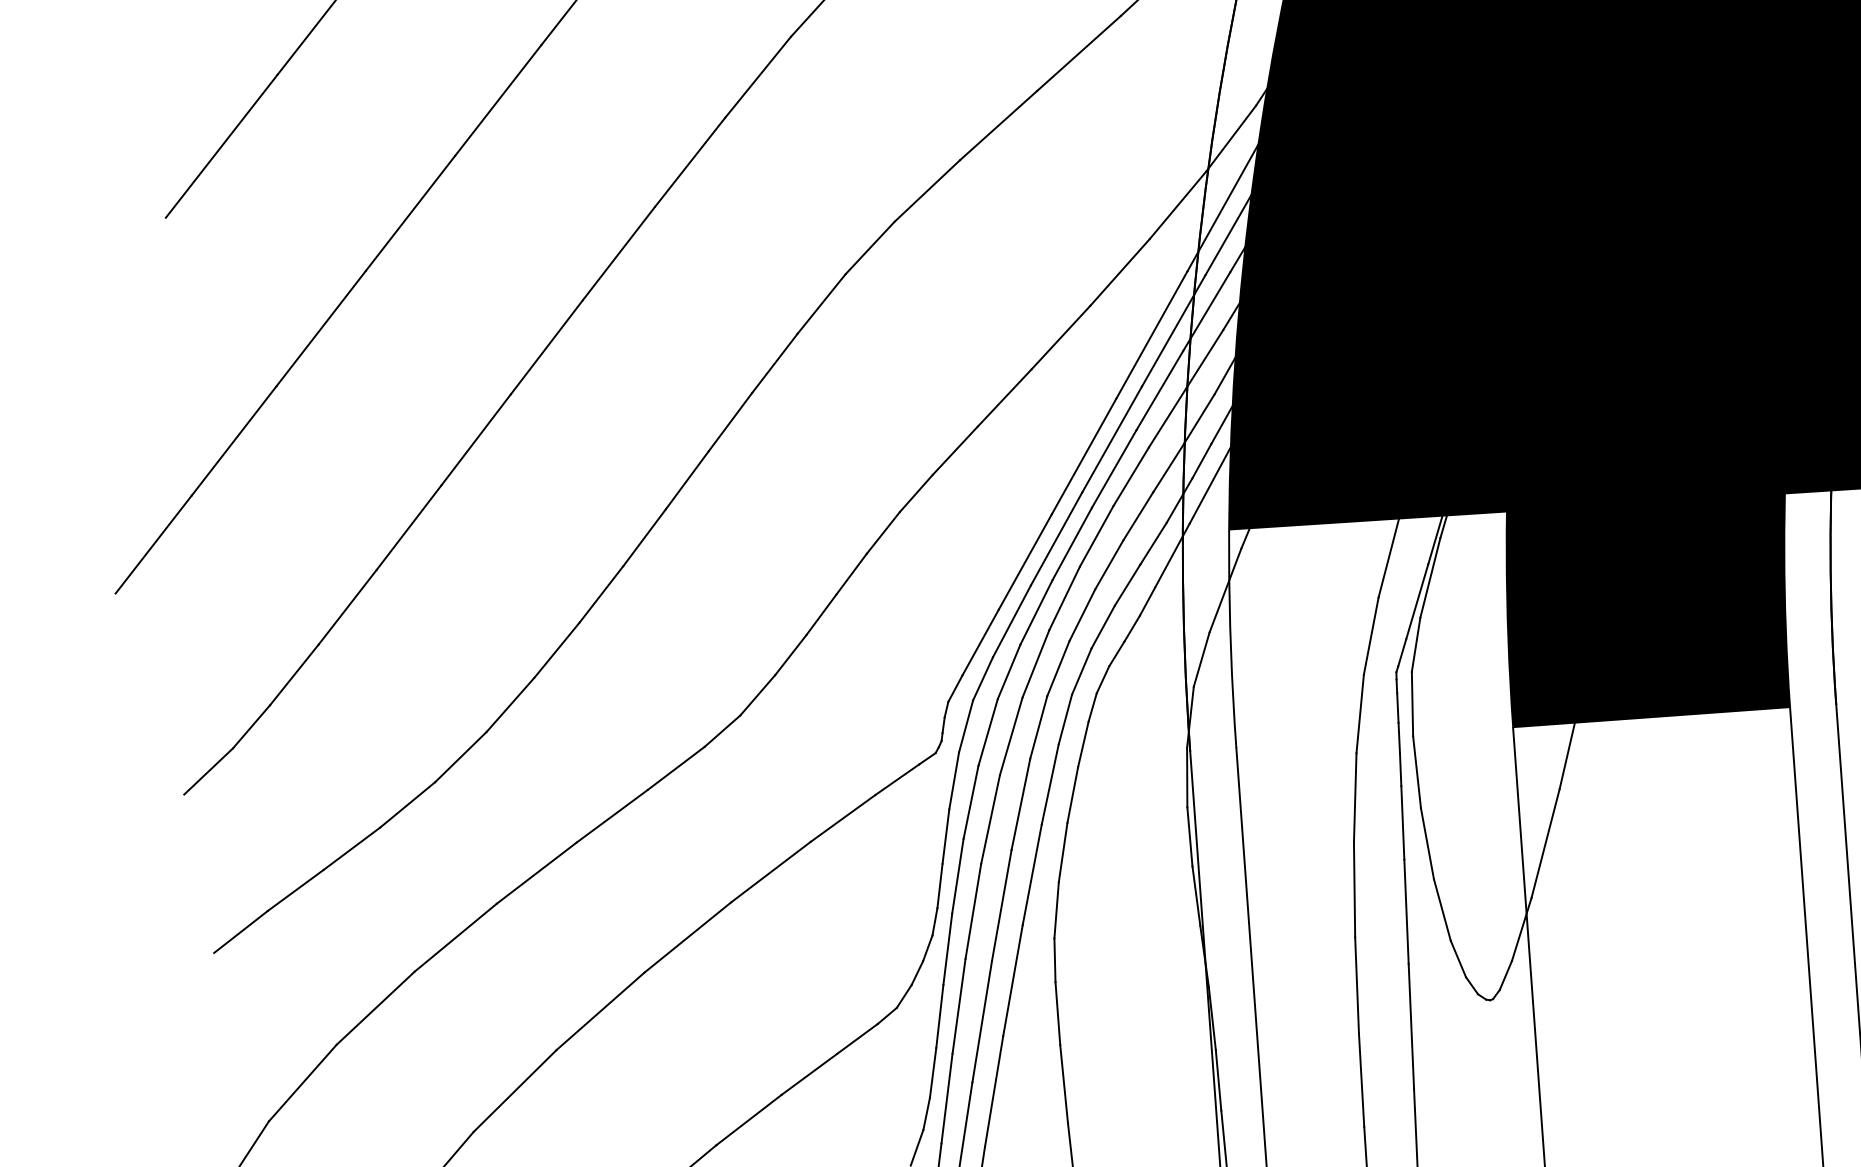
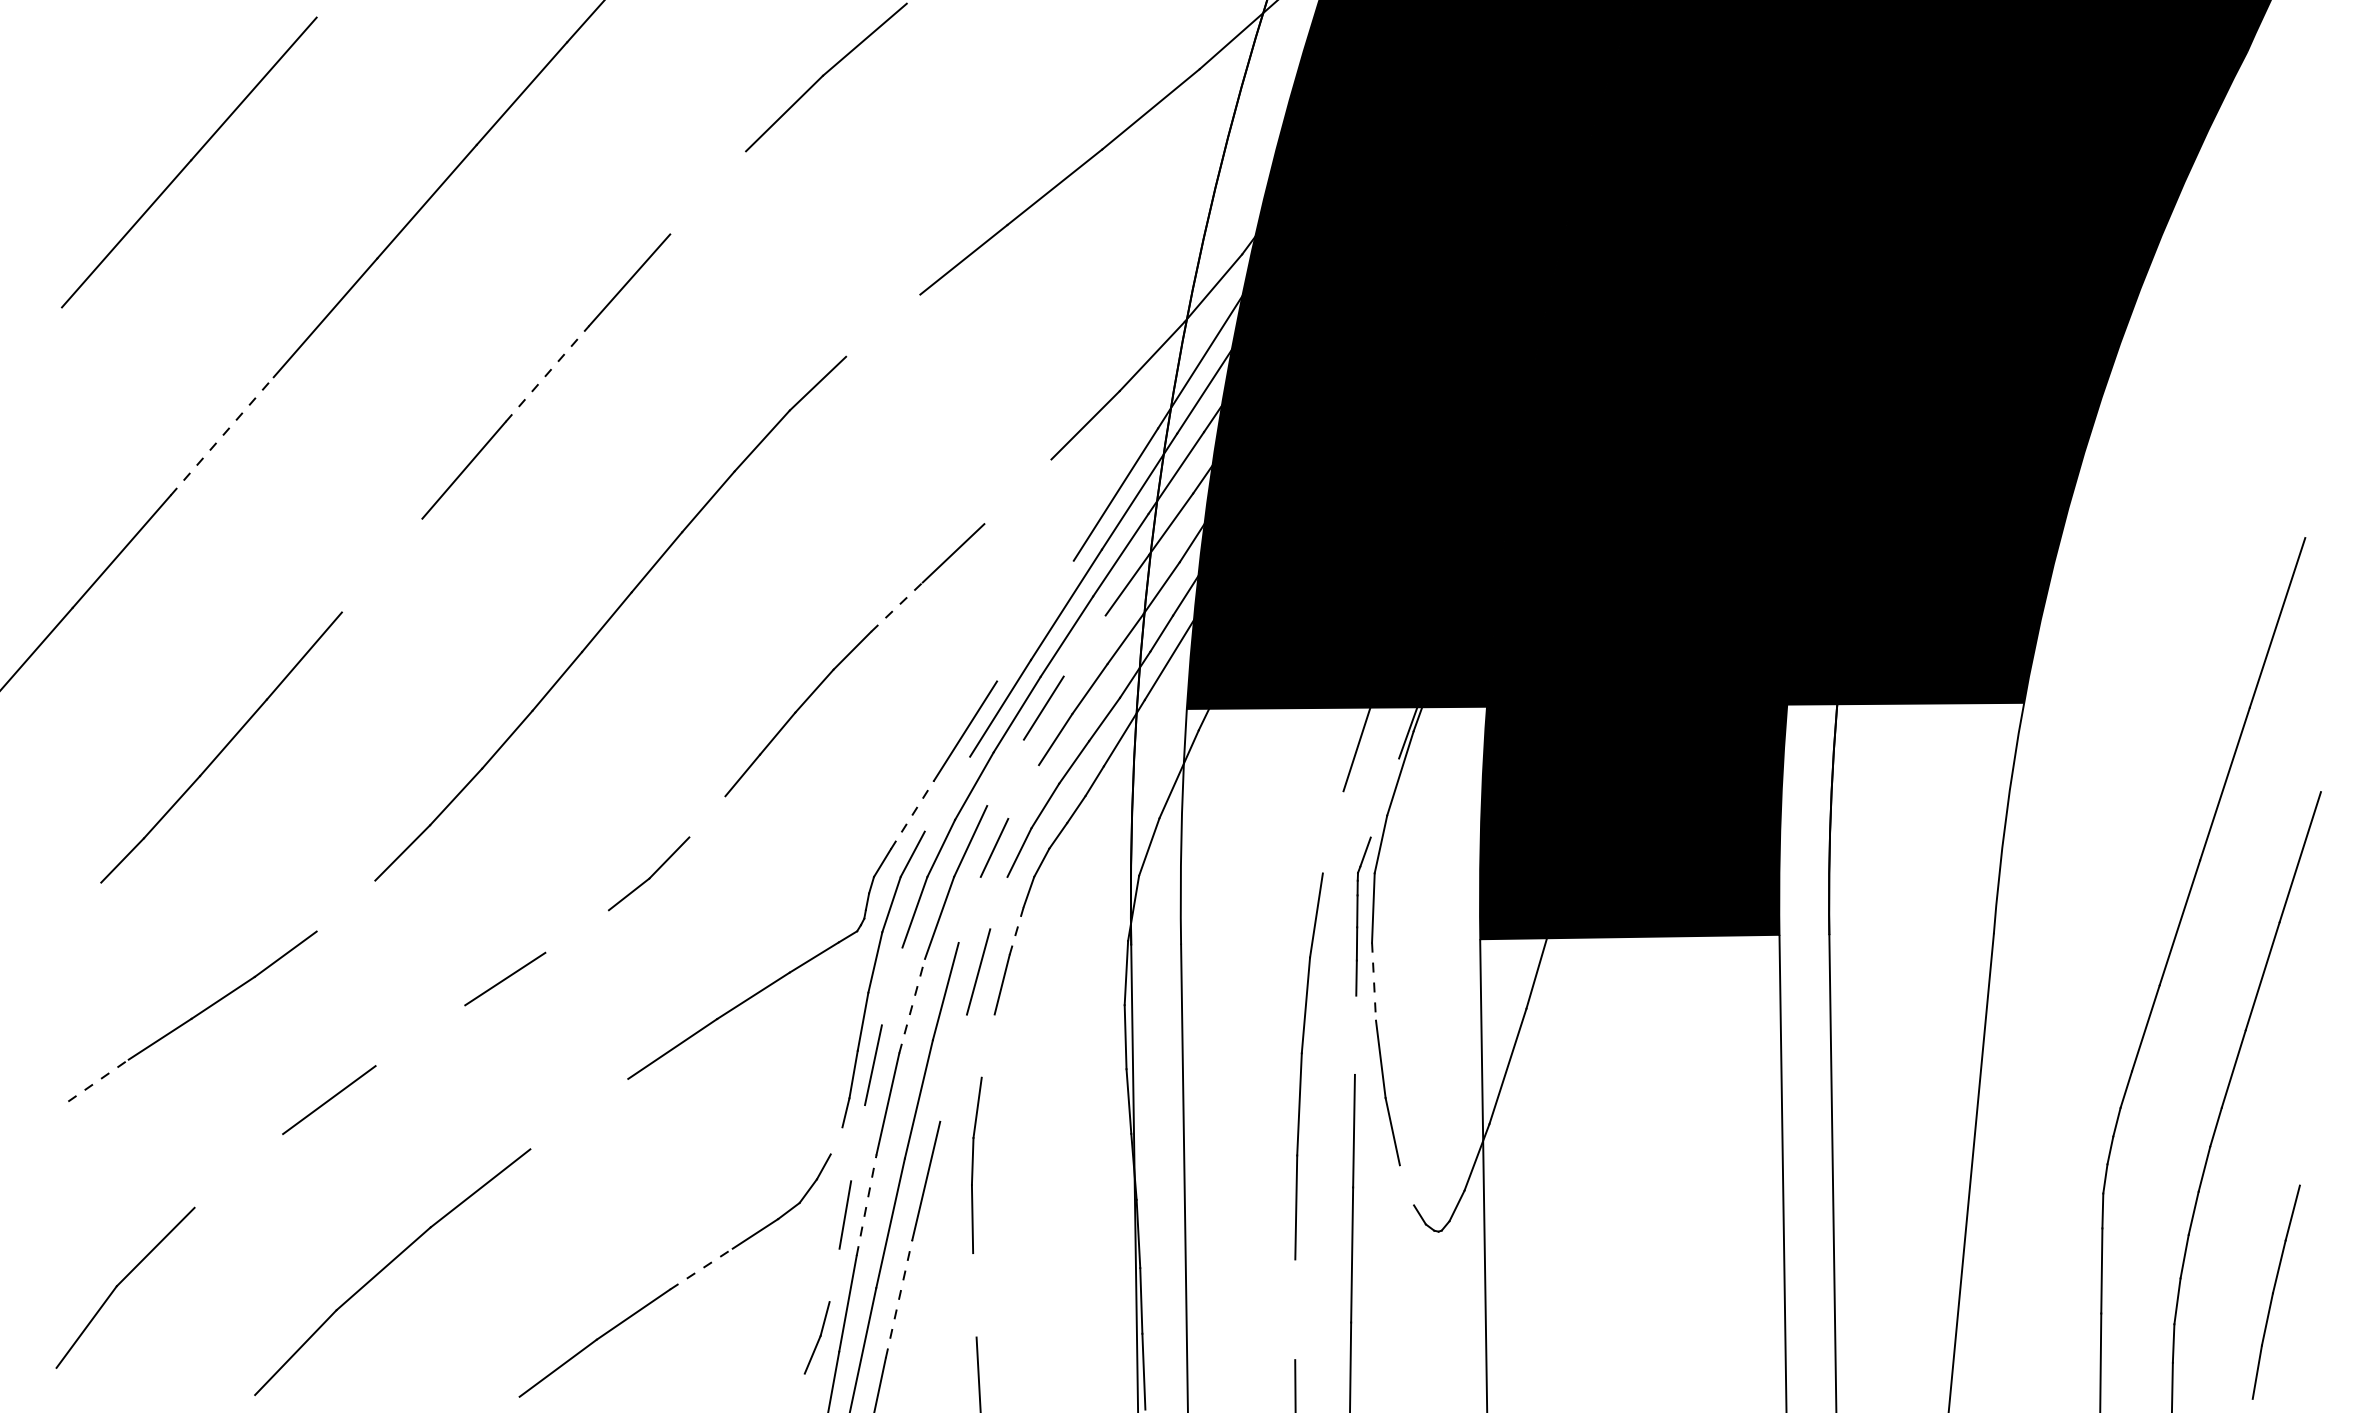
line: (758, 76) -> (708, 192), removed
line: (927, 190) -> (883, 325), removed
line: (619, 253) -> (547, 373), solid -> dashed
line: (321, 328) -> (222, 436), solid -> dashed
line: (1060, 337) -> (1017, 491), removed
line: (475, 439) -> (381, 565), removed
line: (954, 451) -> (896, 607), solid -> dashed
line: (1084, 455) -> (1035, 620), removed
line: (1130, 476) -> (1084, 645), removed
line: (1064, 598) -> (1005, 772), removed
line: (1416, 601) -> (1384, 797), removed
line: (1082, 614) -> (1023, 791), removed
line: (1011, 620) -> (947, 793), removed
line: (1370, 636) -> (1332, 832), removed
line: (980, 642) -> (912, 814), solid -> dashed
line: (790, 654) -> (707, 816), removed
line: (1065, 718) -> (998, 902), removed
line: (1038, 726) -> (969, 909), removed
line: (1083, 743) -> (1016, 930), solid -> dashed
line: (460, 756) -> (345, 905), removed
line: (675, 768) -> (576, 931), removed
line: (208, 771) -> (73, 905), removed
line: (1417, 772) -> (1374, 982), solid -> dashed
line: (970, 802) -> (891, 986), removed
line: (990, 819) -> (912, 1006), solid -> dashed
line: (1402, 822) -> (1355, 1034), removed
line: (1062, 851) -> (987, 1045), removed
line: (536, 872) -> (420, 1035), removed
line: (1032, 874) -> (953, 1067), removed
line: (240, 931) -> (98, 1080), solid -> dashed
line: (688, 936) -> (579, 1113), removed
line: (927, 948) -> (836, 1140), removed
line: (948, 949) -> (858, 1143), removed
line: (1457, 959) -> (1406, 1185), removed
line: (958, 1006) -> (866, 1205), solid -> dashed
line: (375, 1007) -> (238, 1170), removed
line: (809, 1073) -> (701, 1268), solid -> dashed
line: (933, 1073) -> (834, 1275), removed
line: (1361, 1080) -> (1295, 1309), removed
line: (1063, 1084) -> (974, 1295), removed
line: (994, 1091) -> (899, 1299), solid -> dashed

